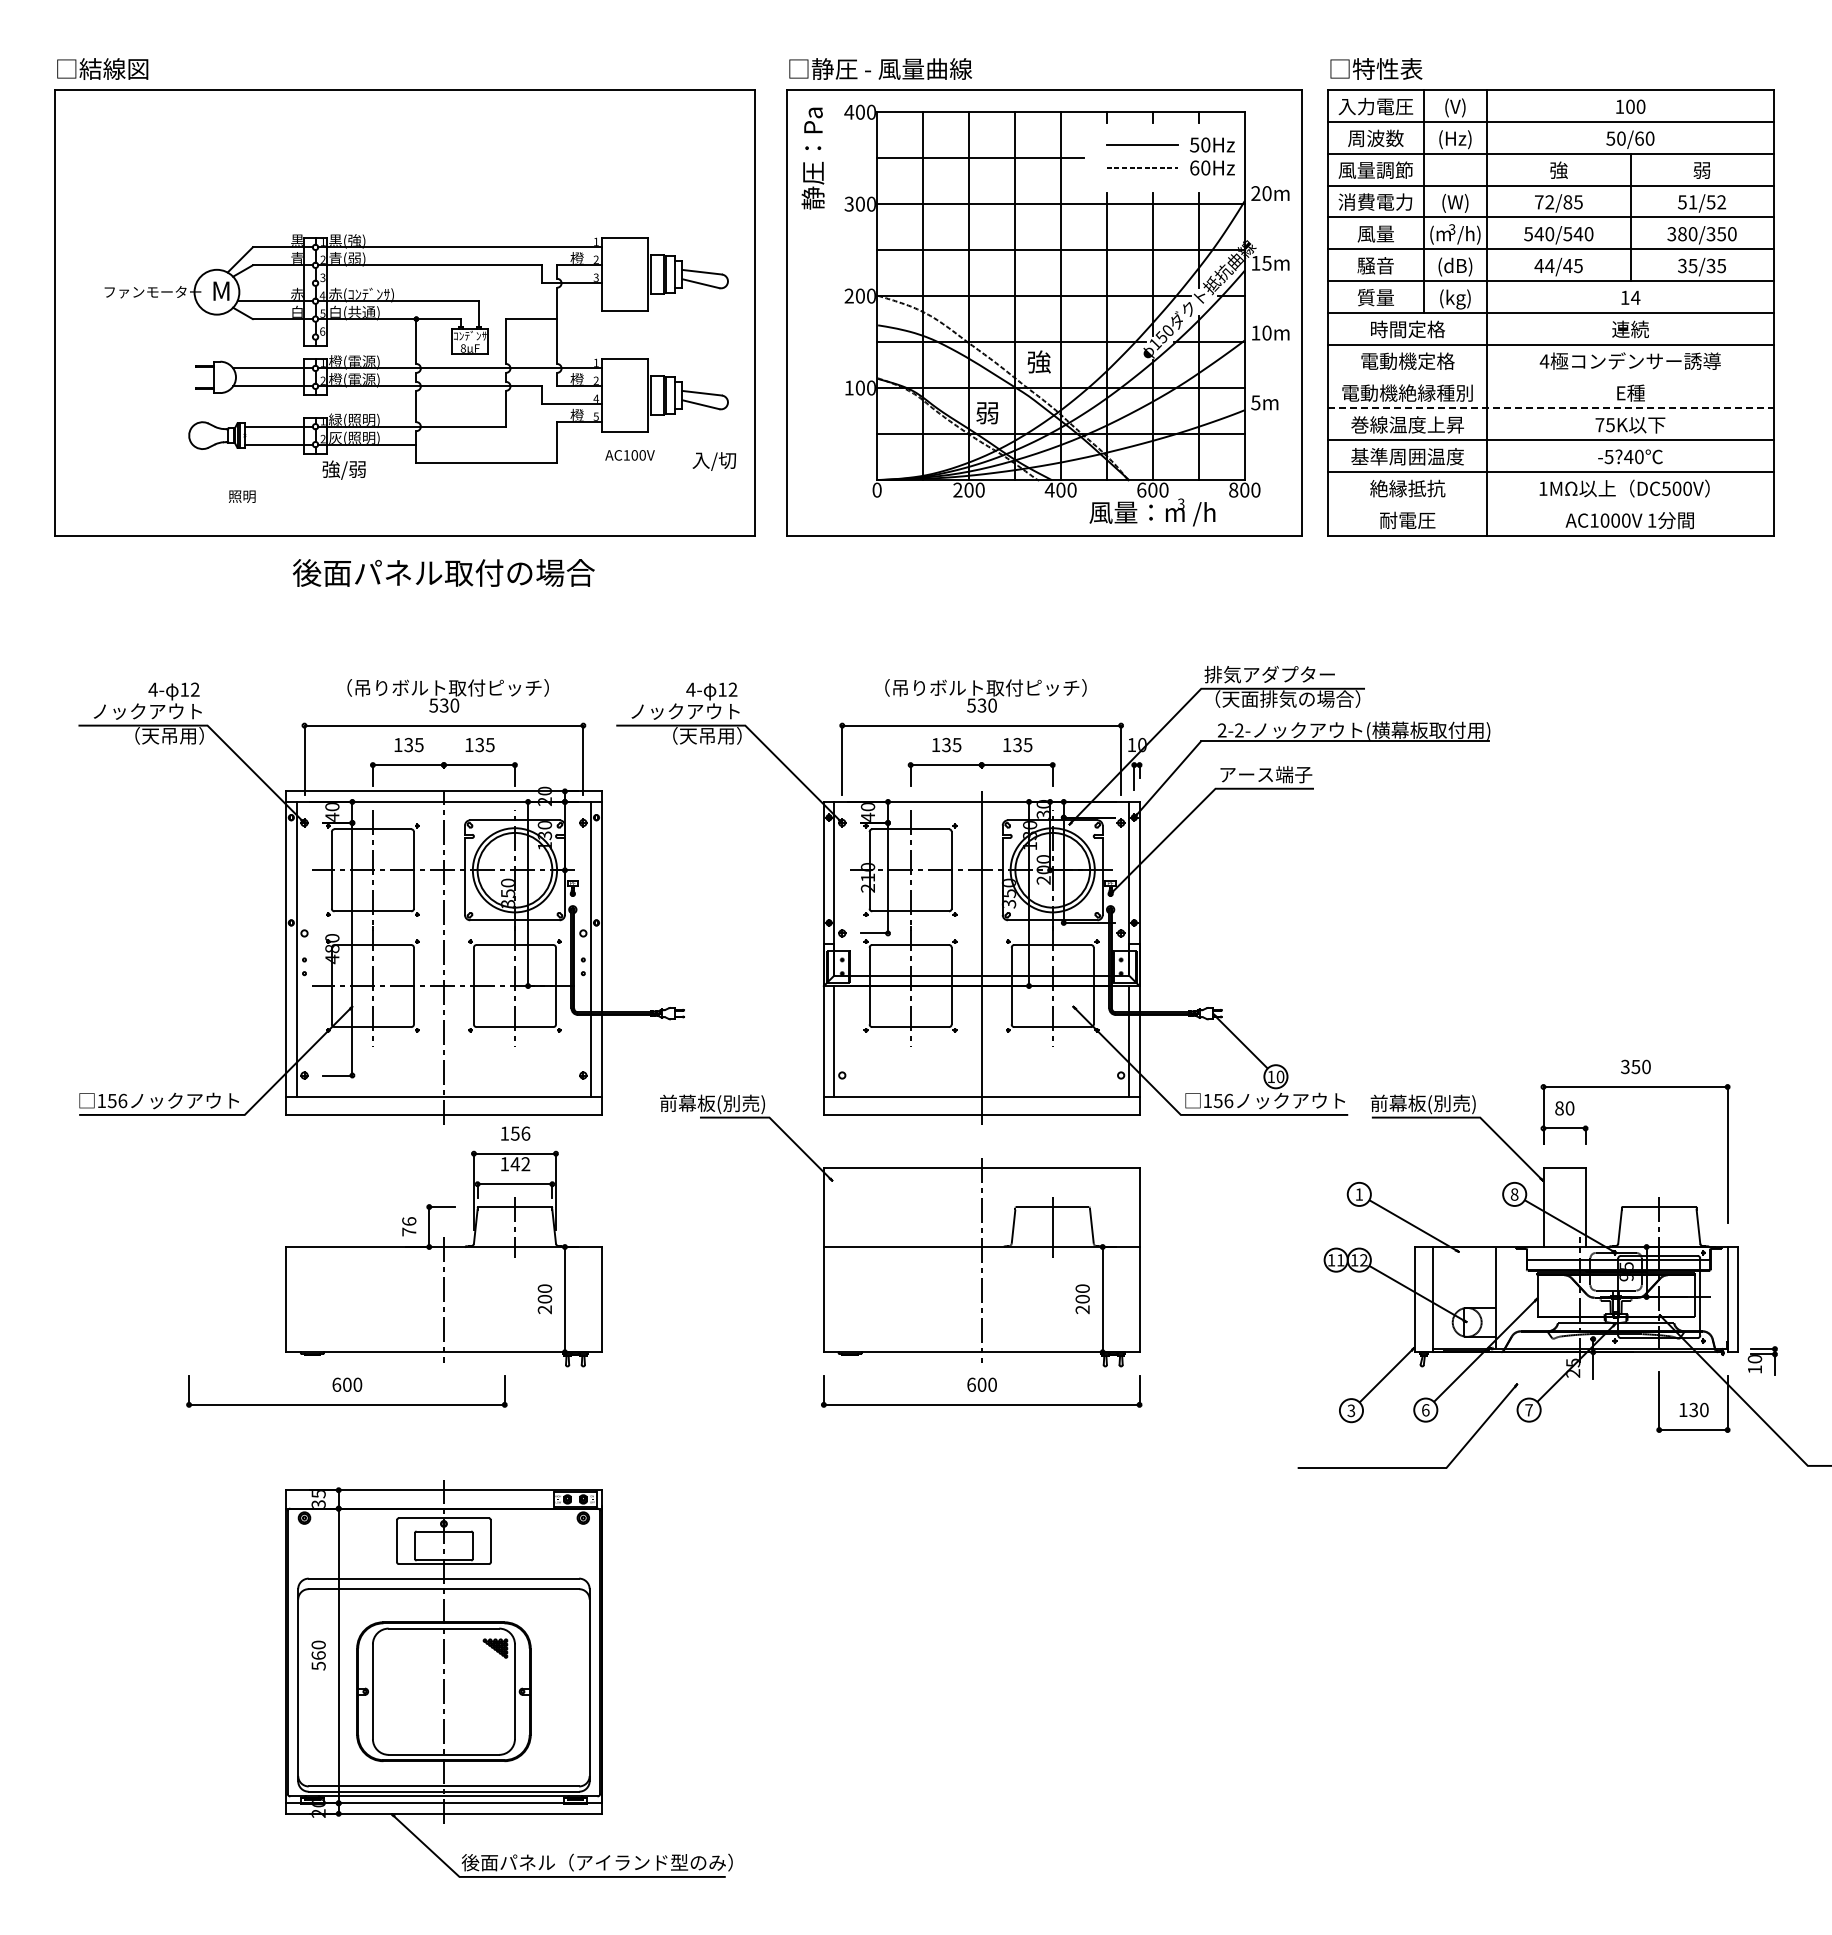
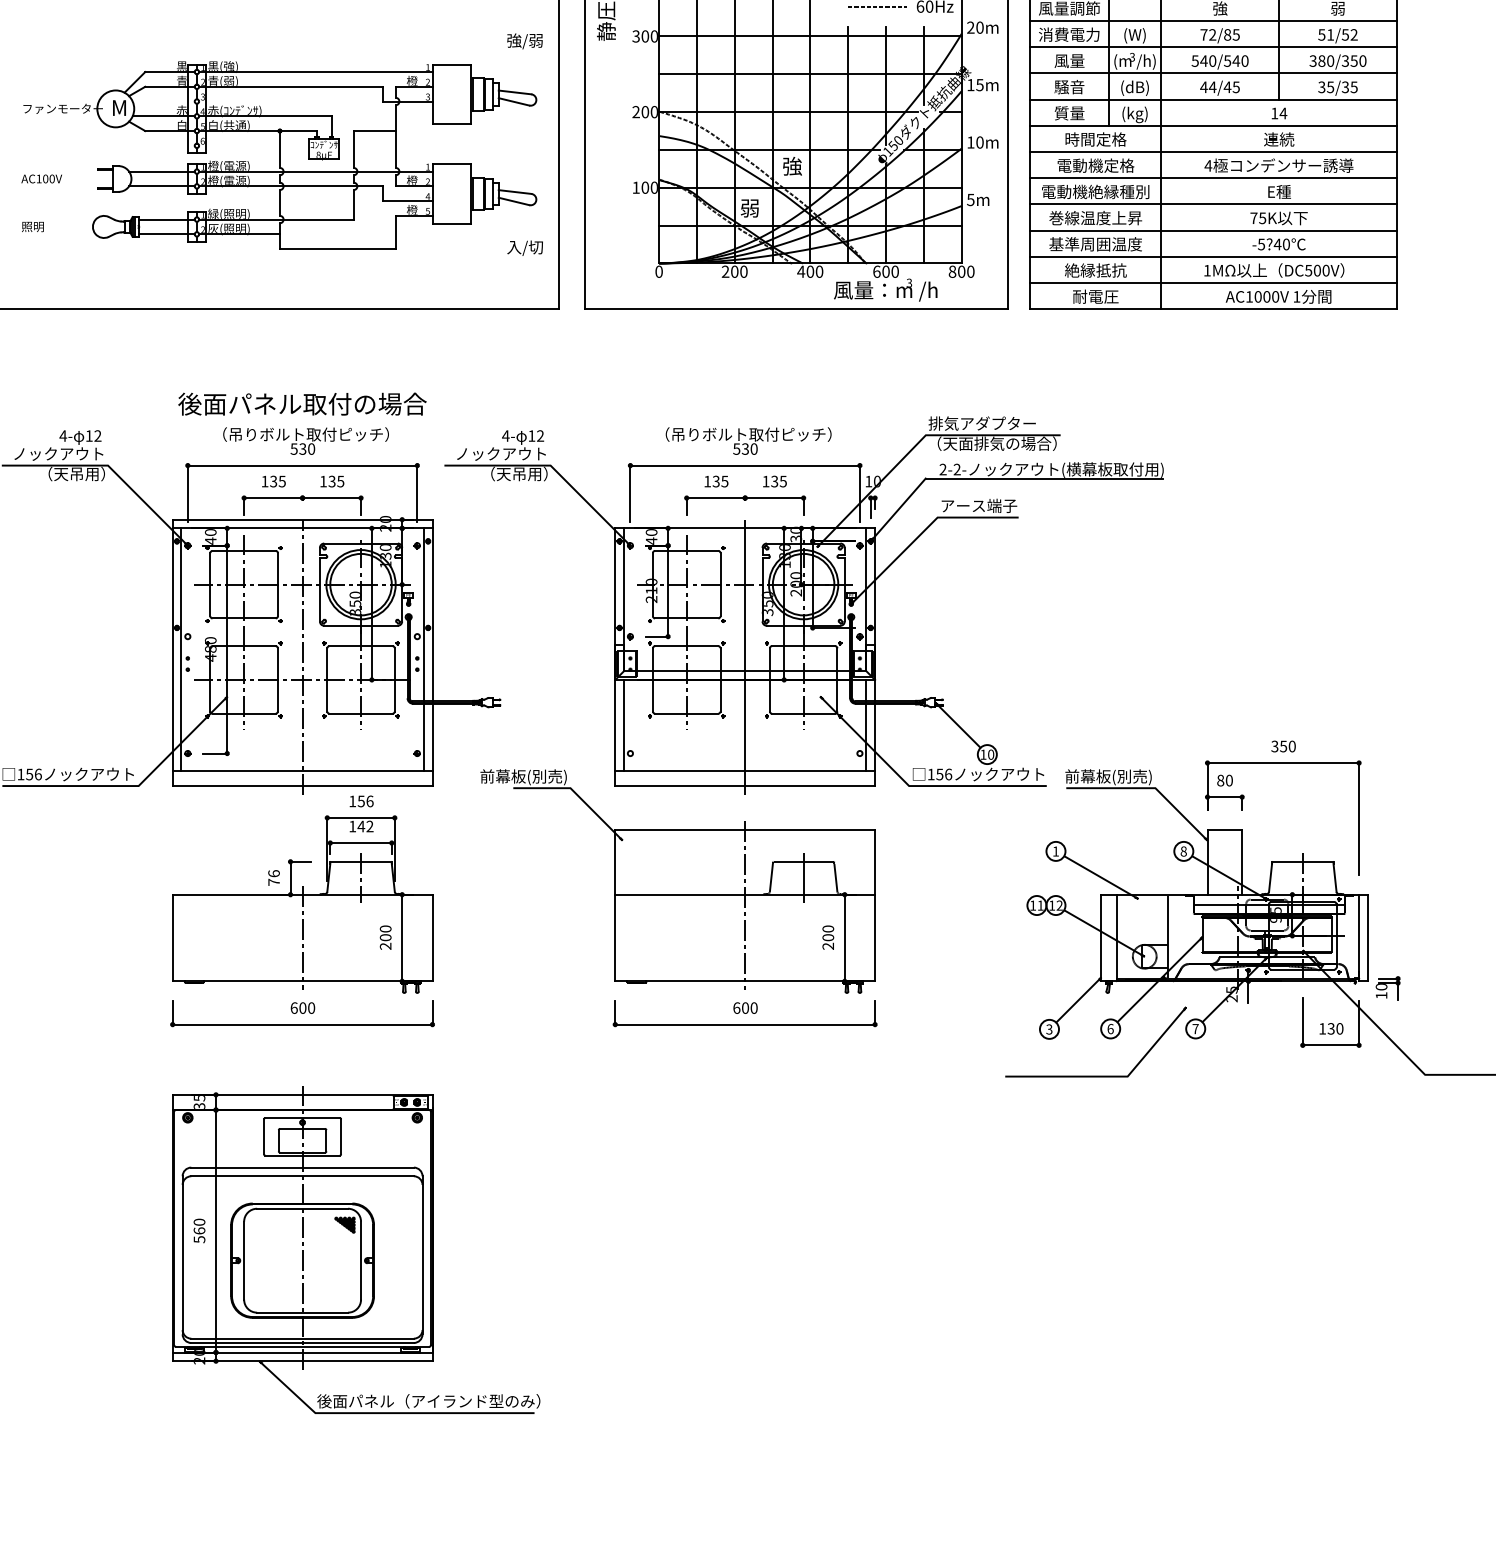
line: (1550, 376) -> (1213, 178), added
line: (1550, 408) -> (1213, 204), dashed -> solid
text: (629, 455) -> (41, 179), moved
text: (343, 469) -> (524, 40), moved
text: (242, 496) -> (33, 226), moved
line: (1550, 503) -> (1213, 282), added
text: (443, 572) -> (302, 403), moved
part: (346, 1391) -> (302, 1013), moved

